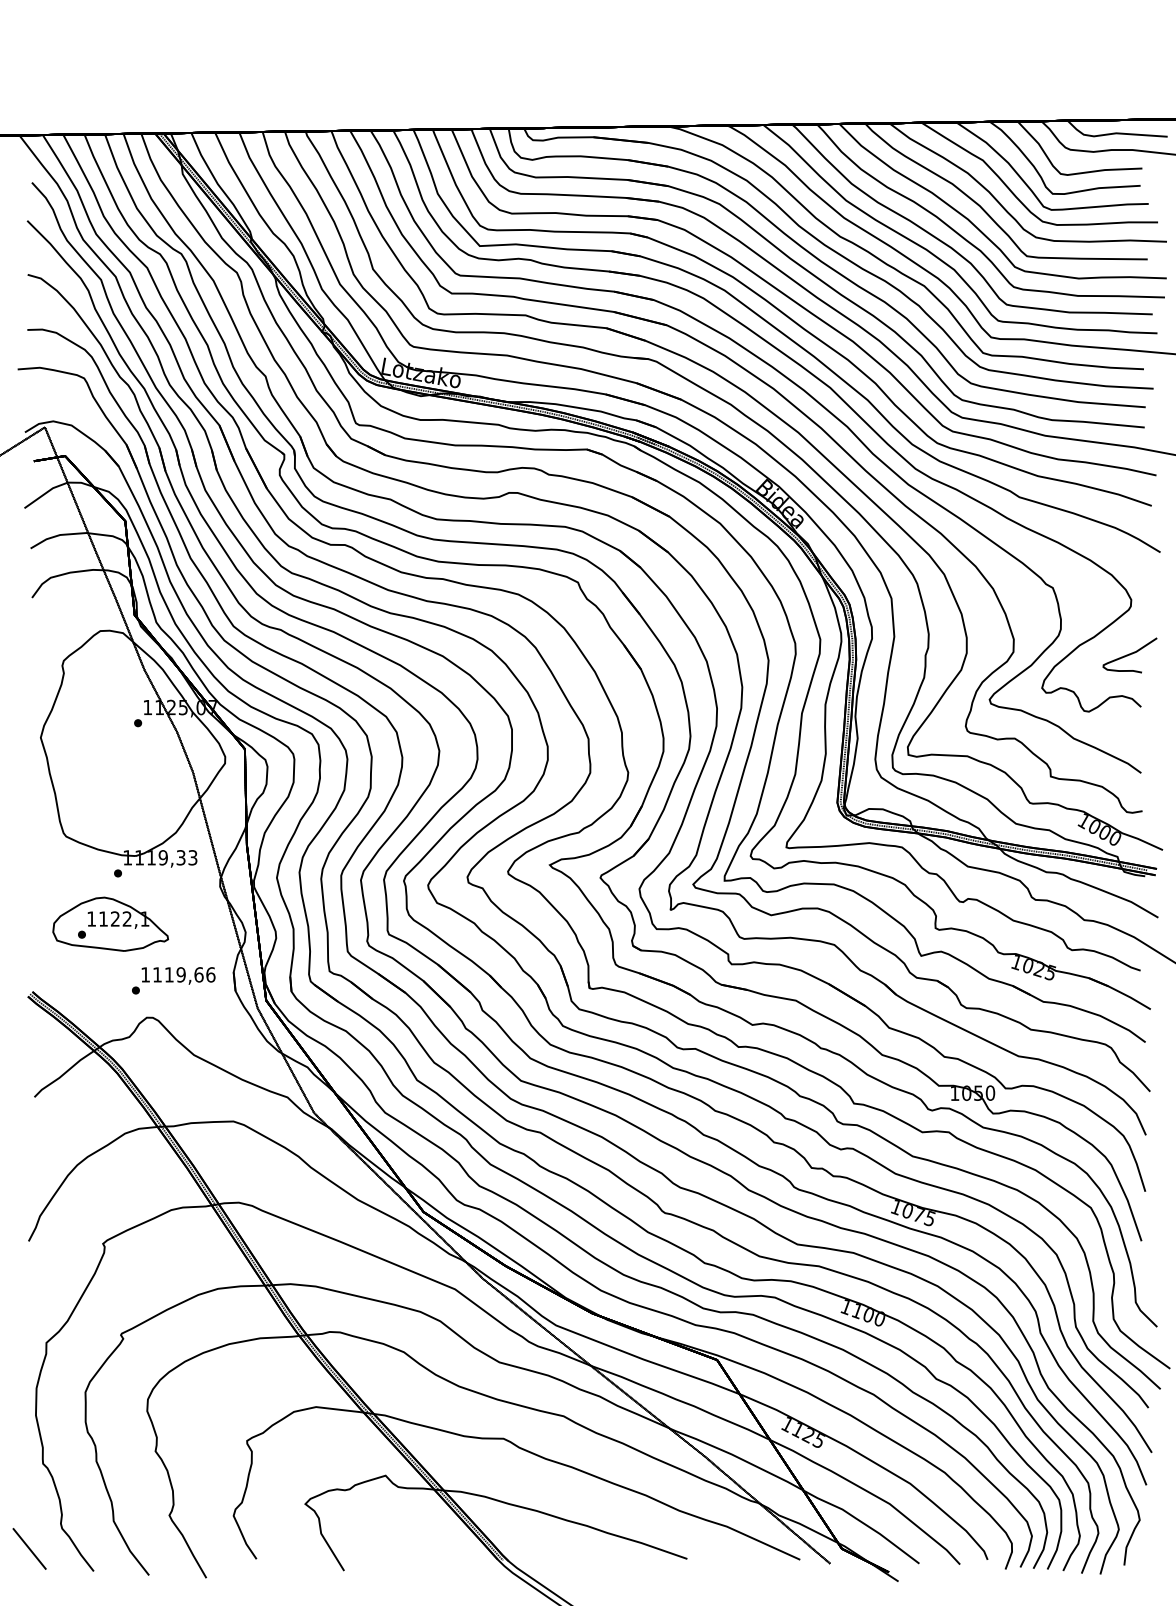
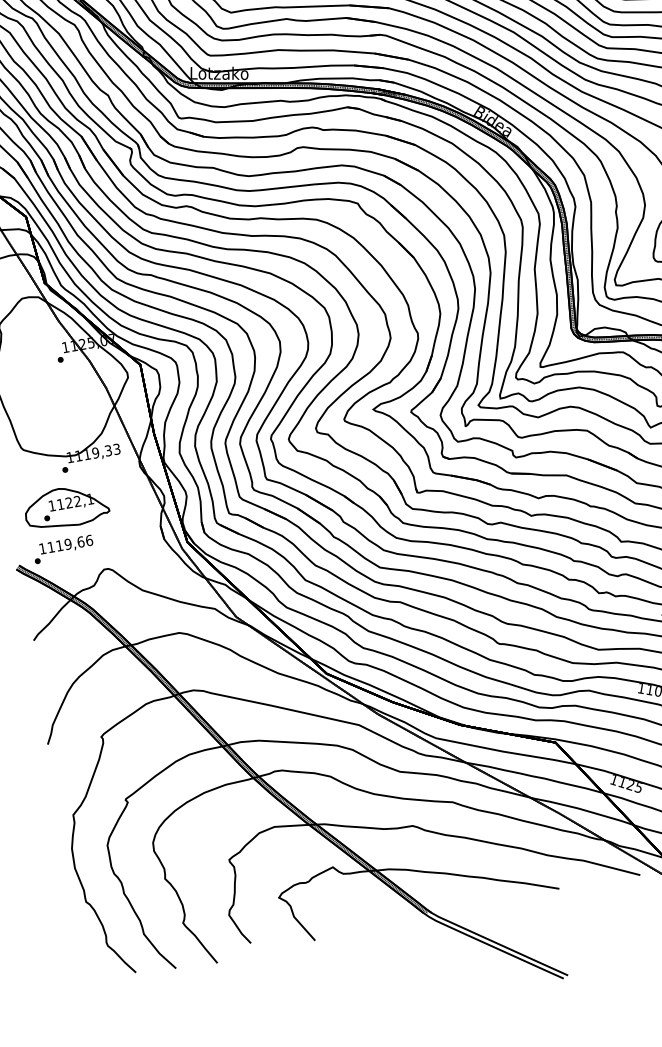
text: (173, 980) -> (63, 549), moved
line: (29, 1548) -> (87, 964), removed

